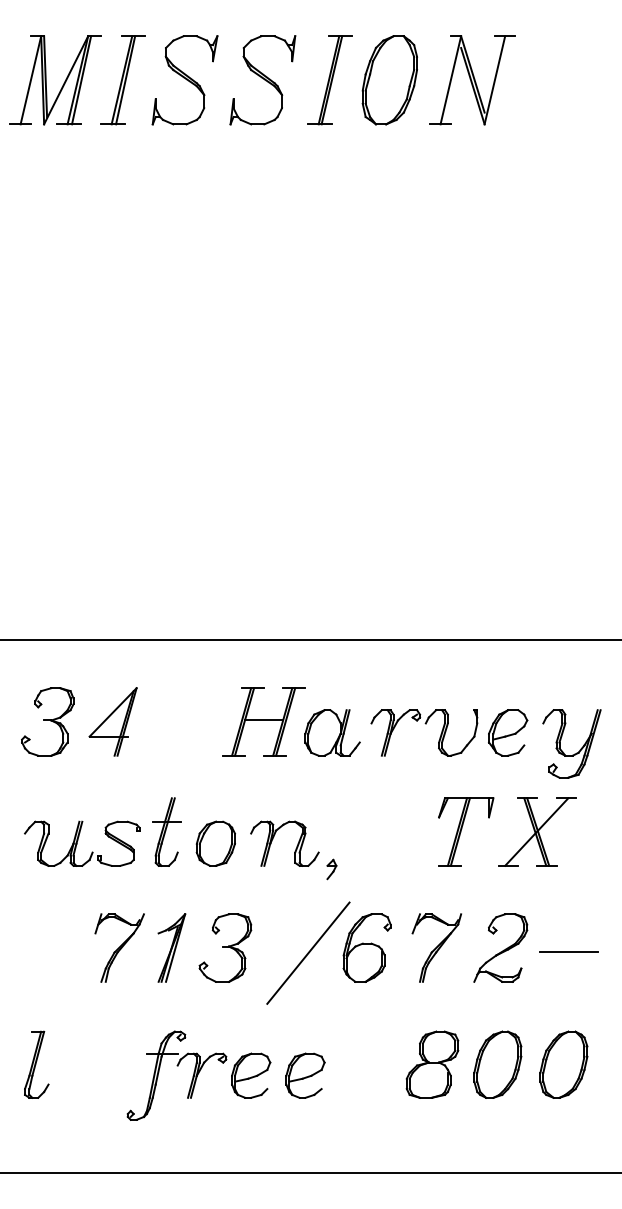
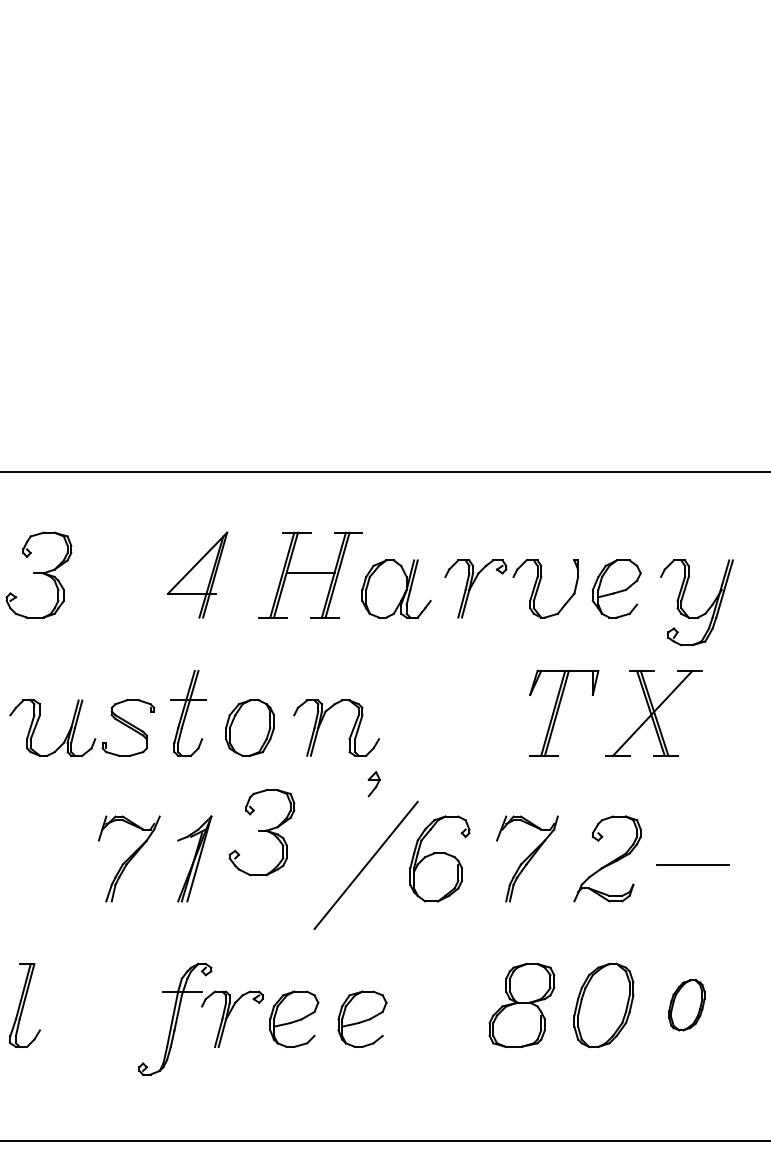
part: (112, 721) -> (196, 574), moved
part: (331, 869) -> (373, 784), moved
part: (225, 947) -> (262, 831), moved
part: (563, 1064) -> (686, 1005), size x0.6

